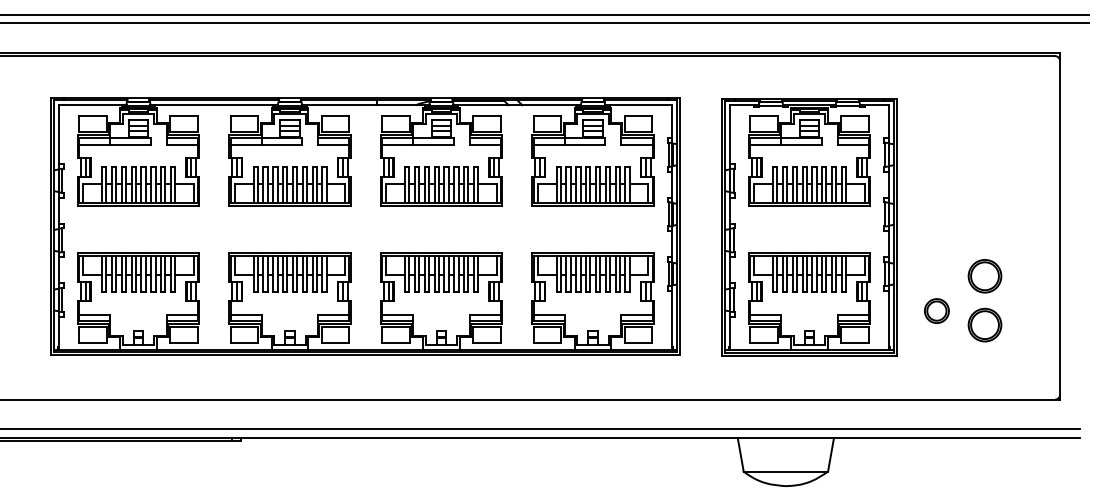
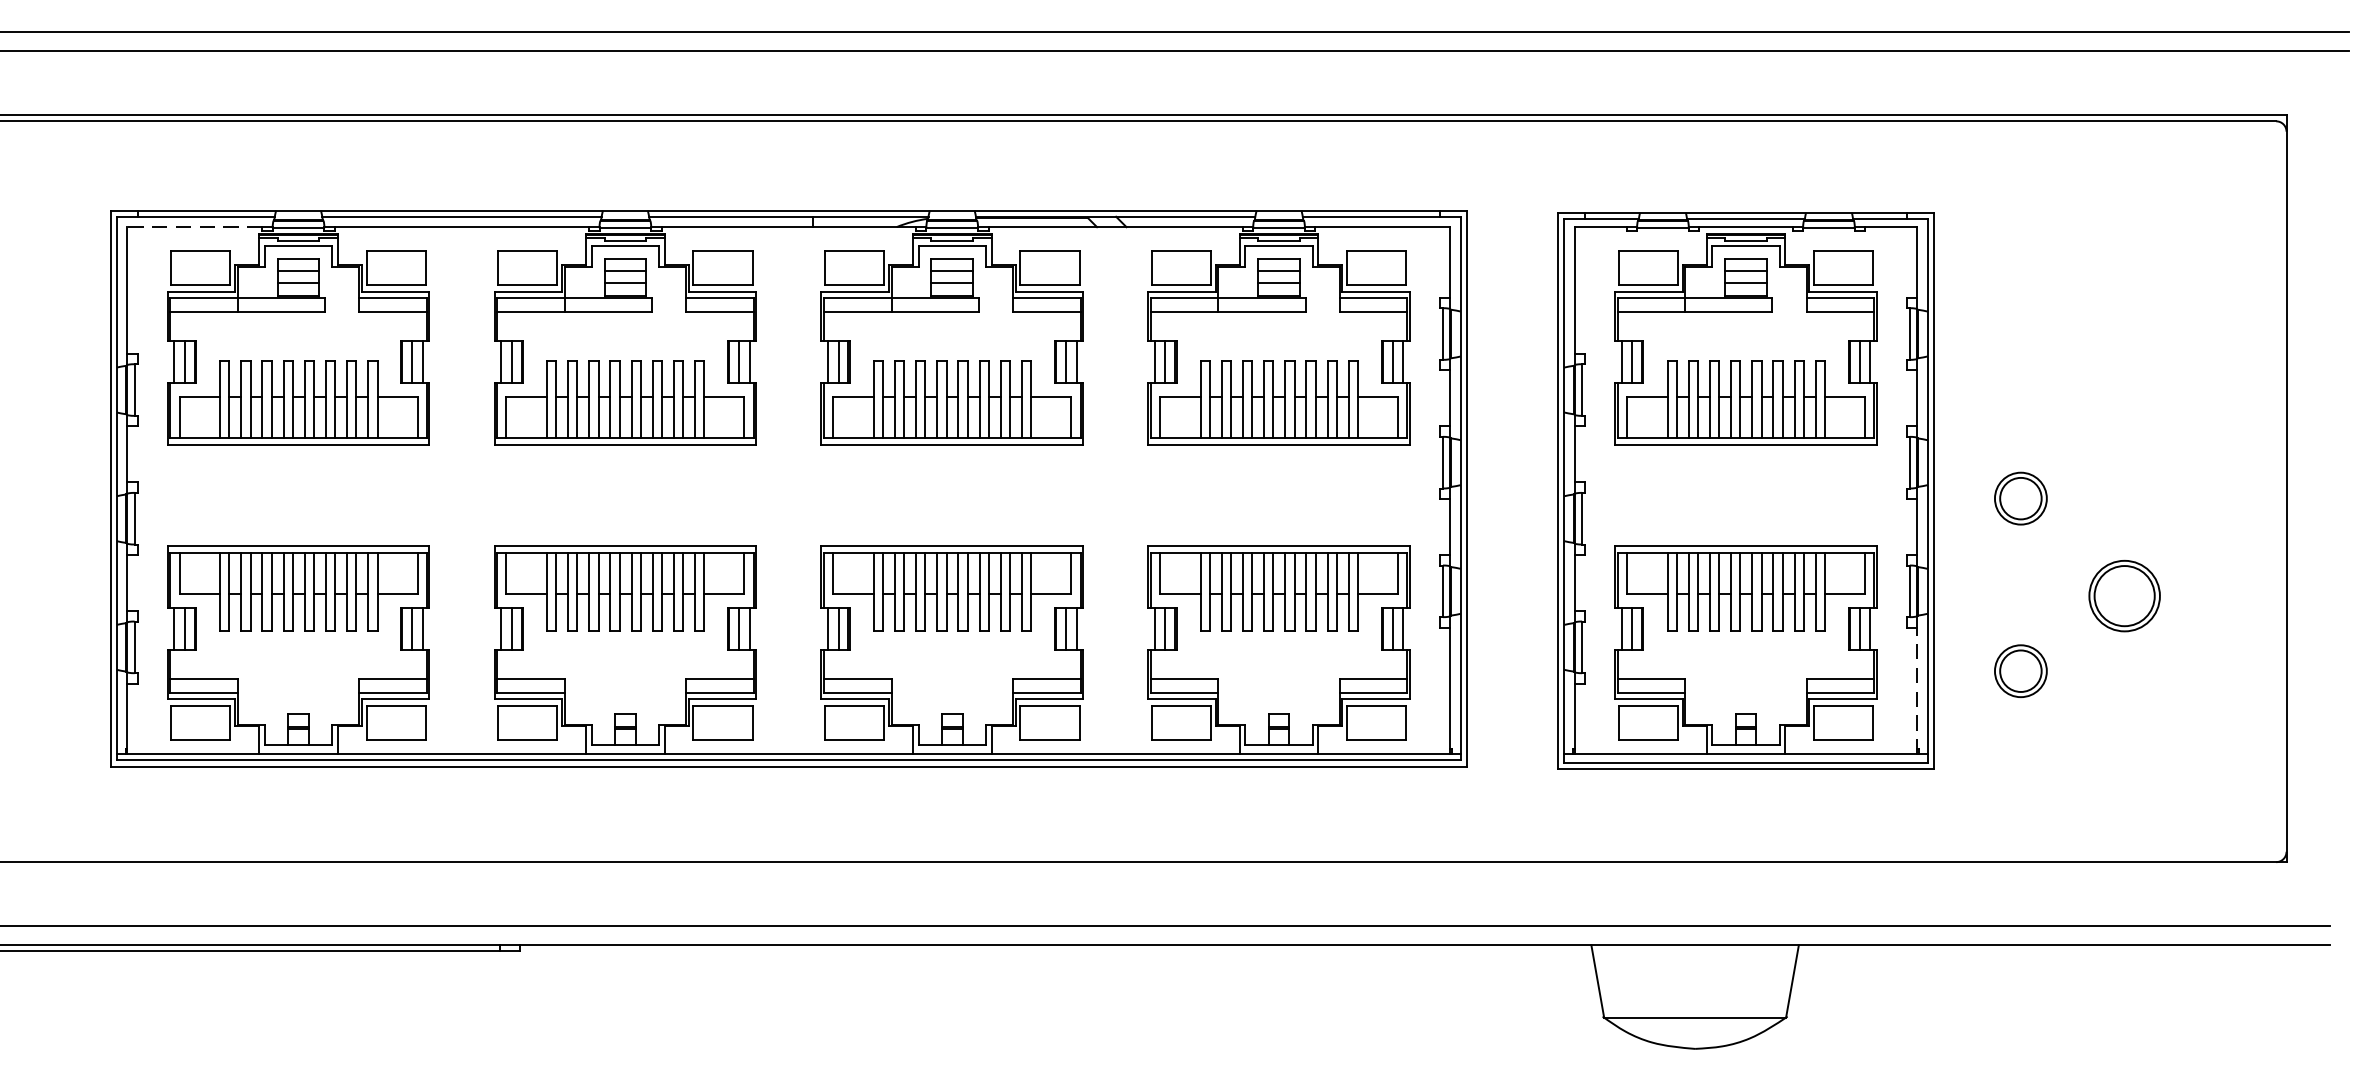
line: (89, 105) -> (192, 227), solid -> dashed
part: (936, 230) -> (2020, 497), added
line: (888, 319) -> (1916, 689), solid -> dashed
part: (984, 324) -> (2123, 700), removed

